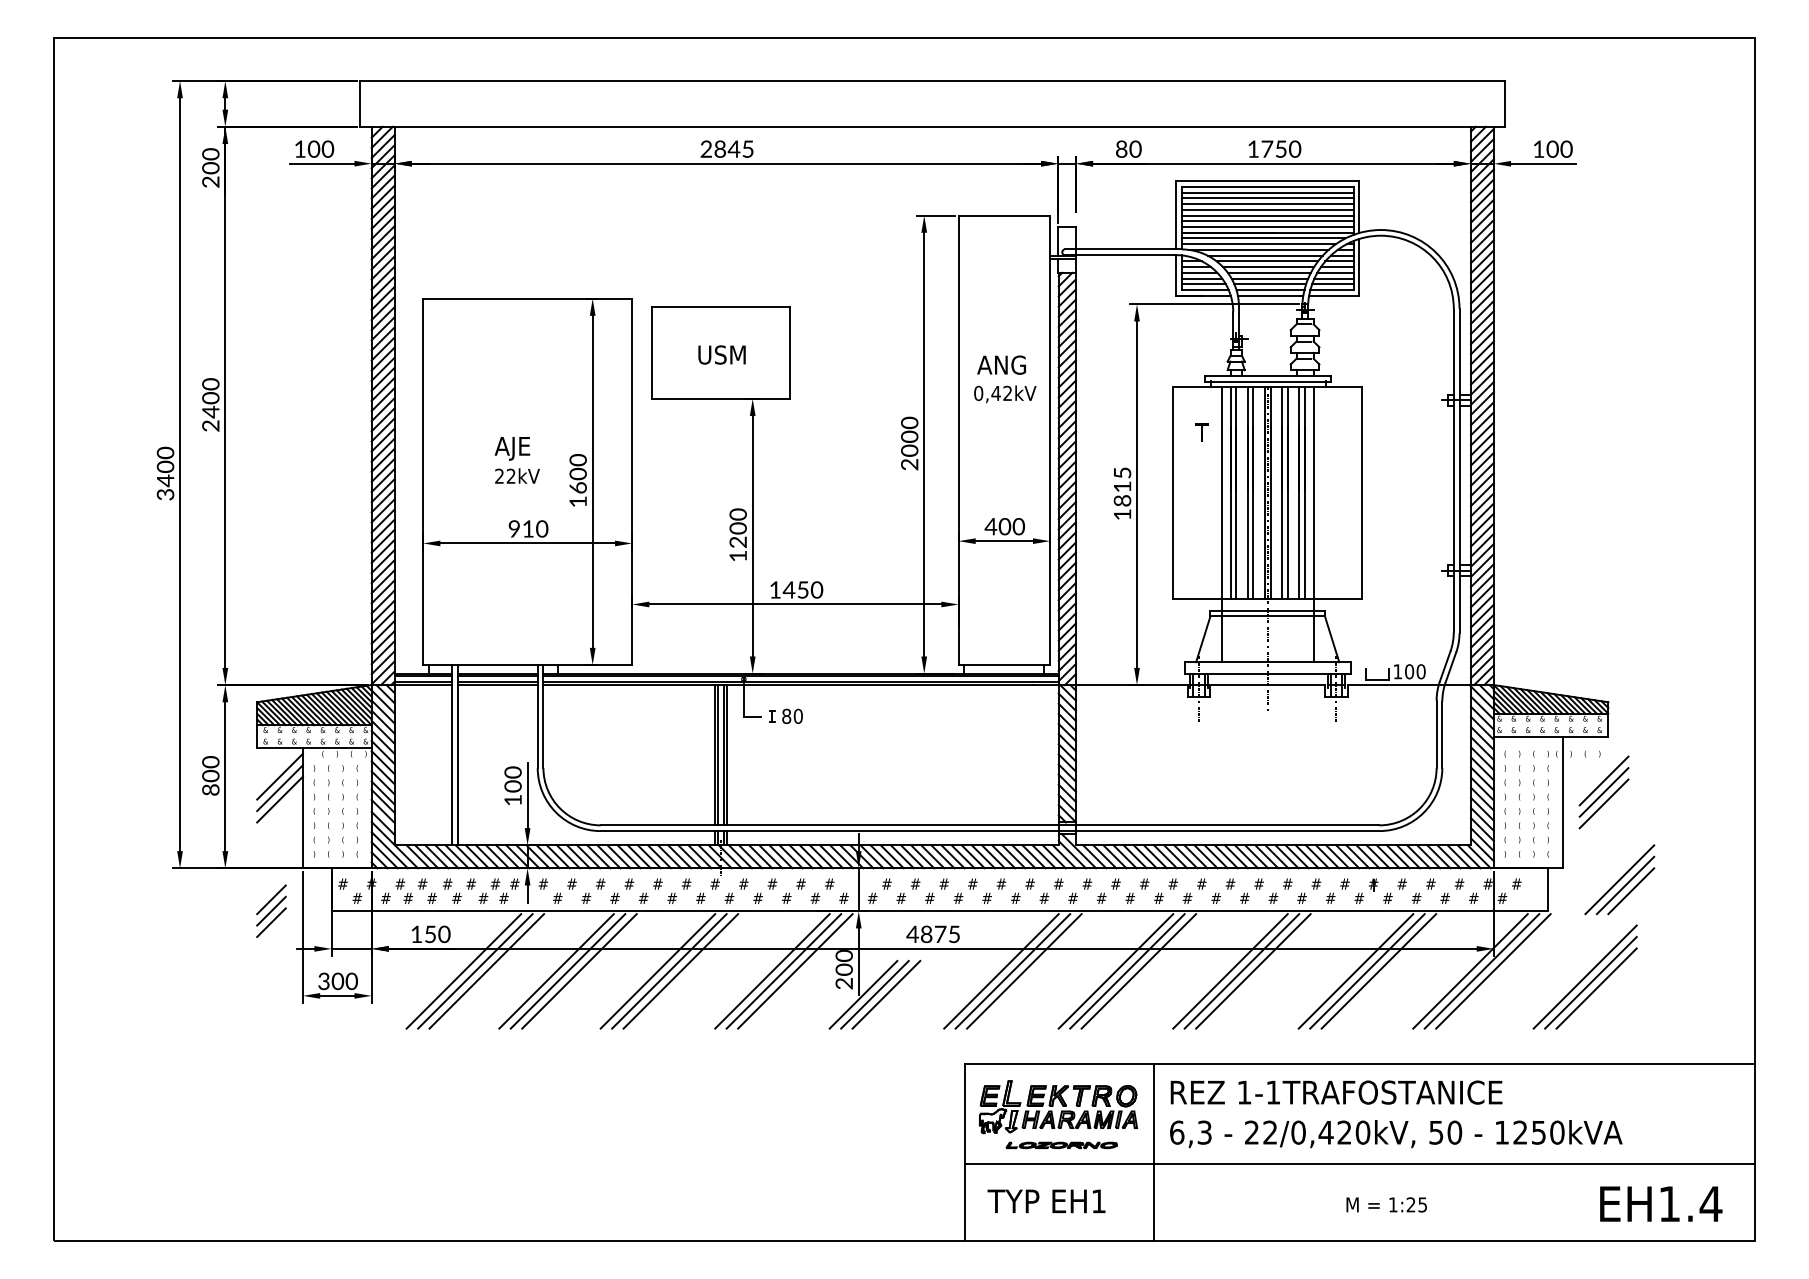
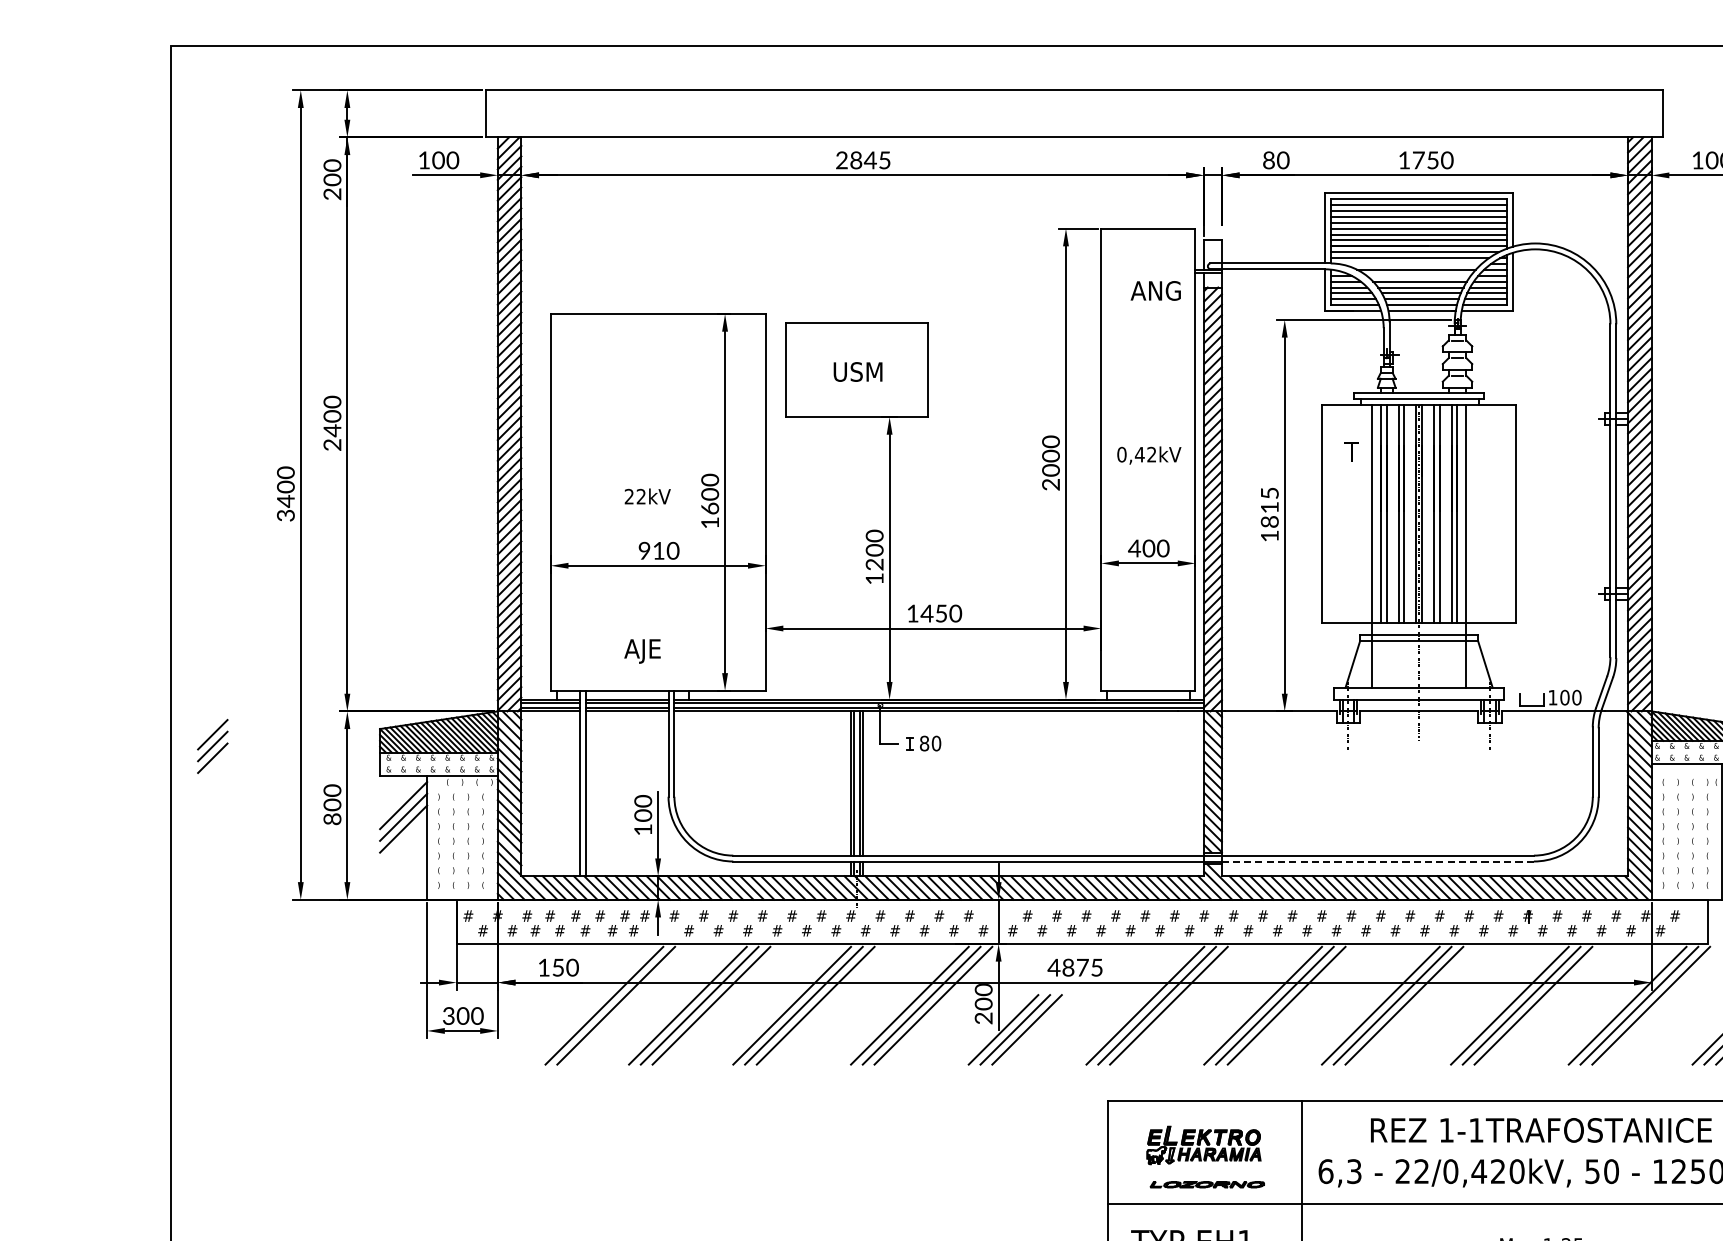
line: (1258, 249) -> (1409, 263), removed
line: (1267, 261) -> (1418, 275), removed
text: (1001, 364) -> (1155, 290), moved
text: (1005, 394) -> (1149, 455), moved
text: (512, 448) -> (642, 651), moved
line: (1227, 831) -> (1377, 861), solid -> dashed
part: (271, 910) -> (212, 745), moved
line: (463, 971) -> (592, 1005), removed
text: (1336, 1092) -> (1541, 1130), moved
part: (1058, 1107) -> (1204, 1145), size x0.7

